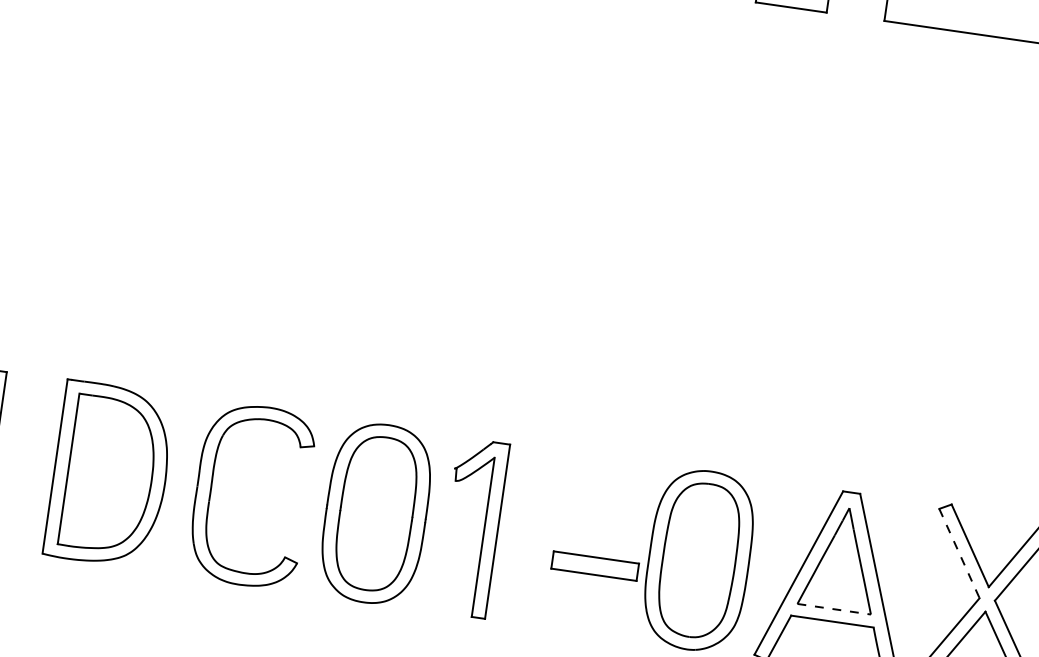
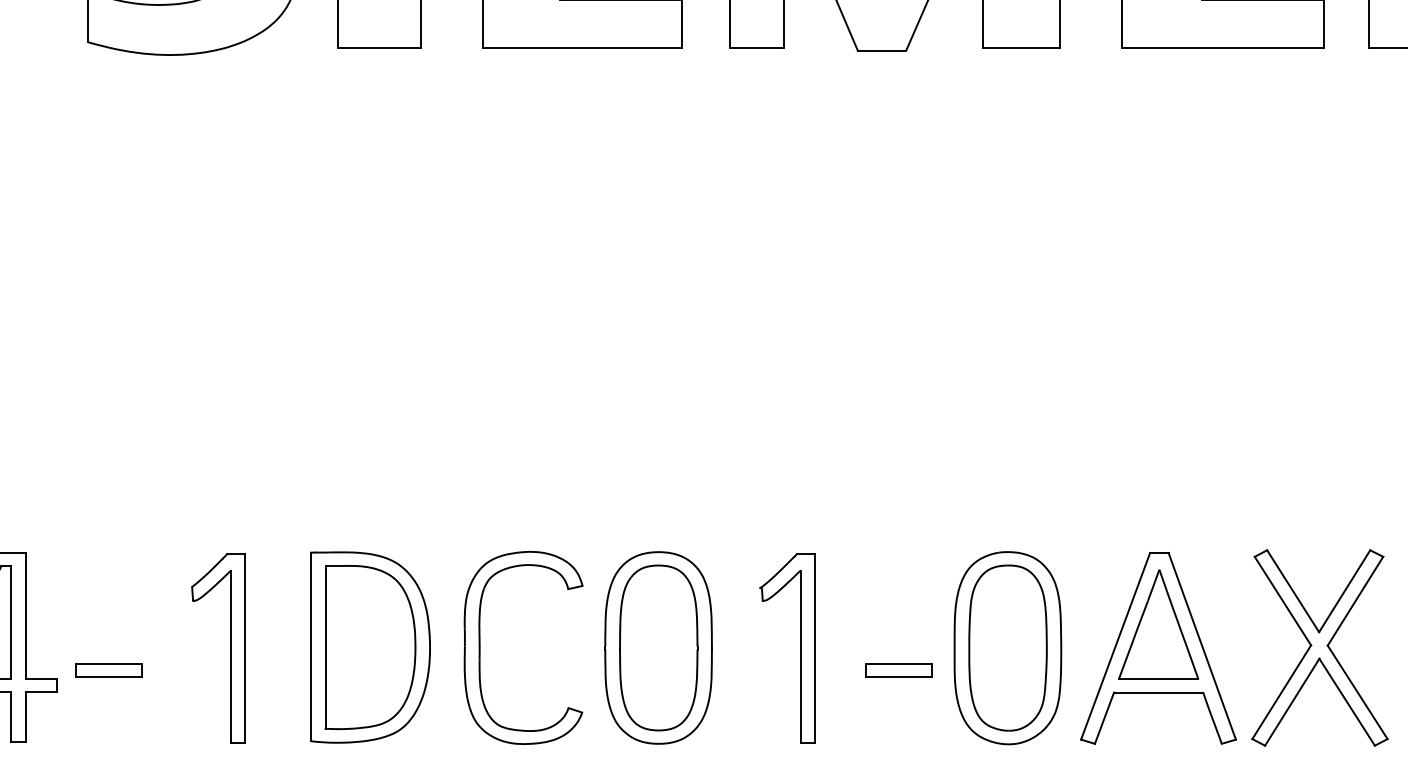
part: (484, 529) -> (800, 648), moved
line: (959, 554) -> (1283, 601), dashed -> solid
part: (594, 566) -> (898, 670), size x0.71
line: (834, 609) -> (1158, 679), dashed -> solid

